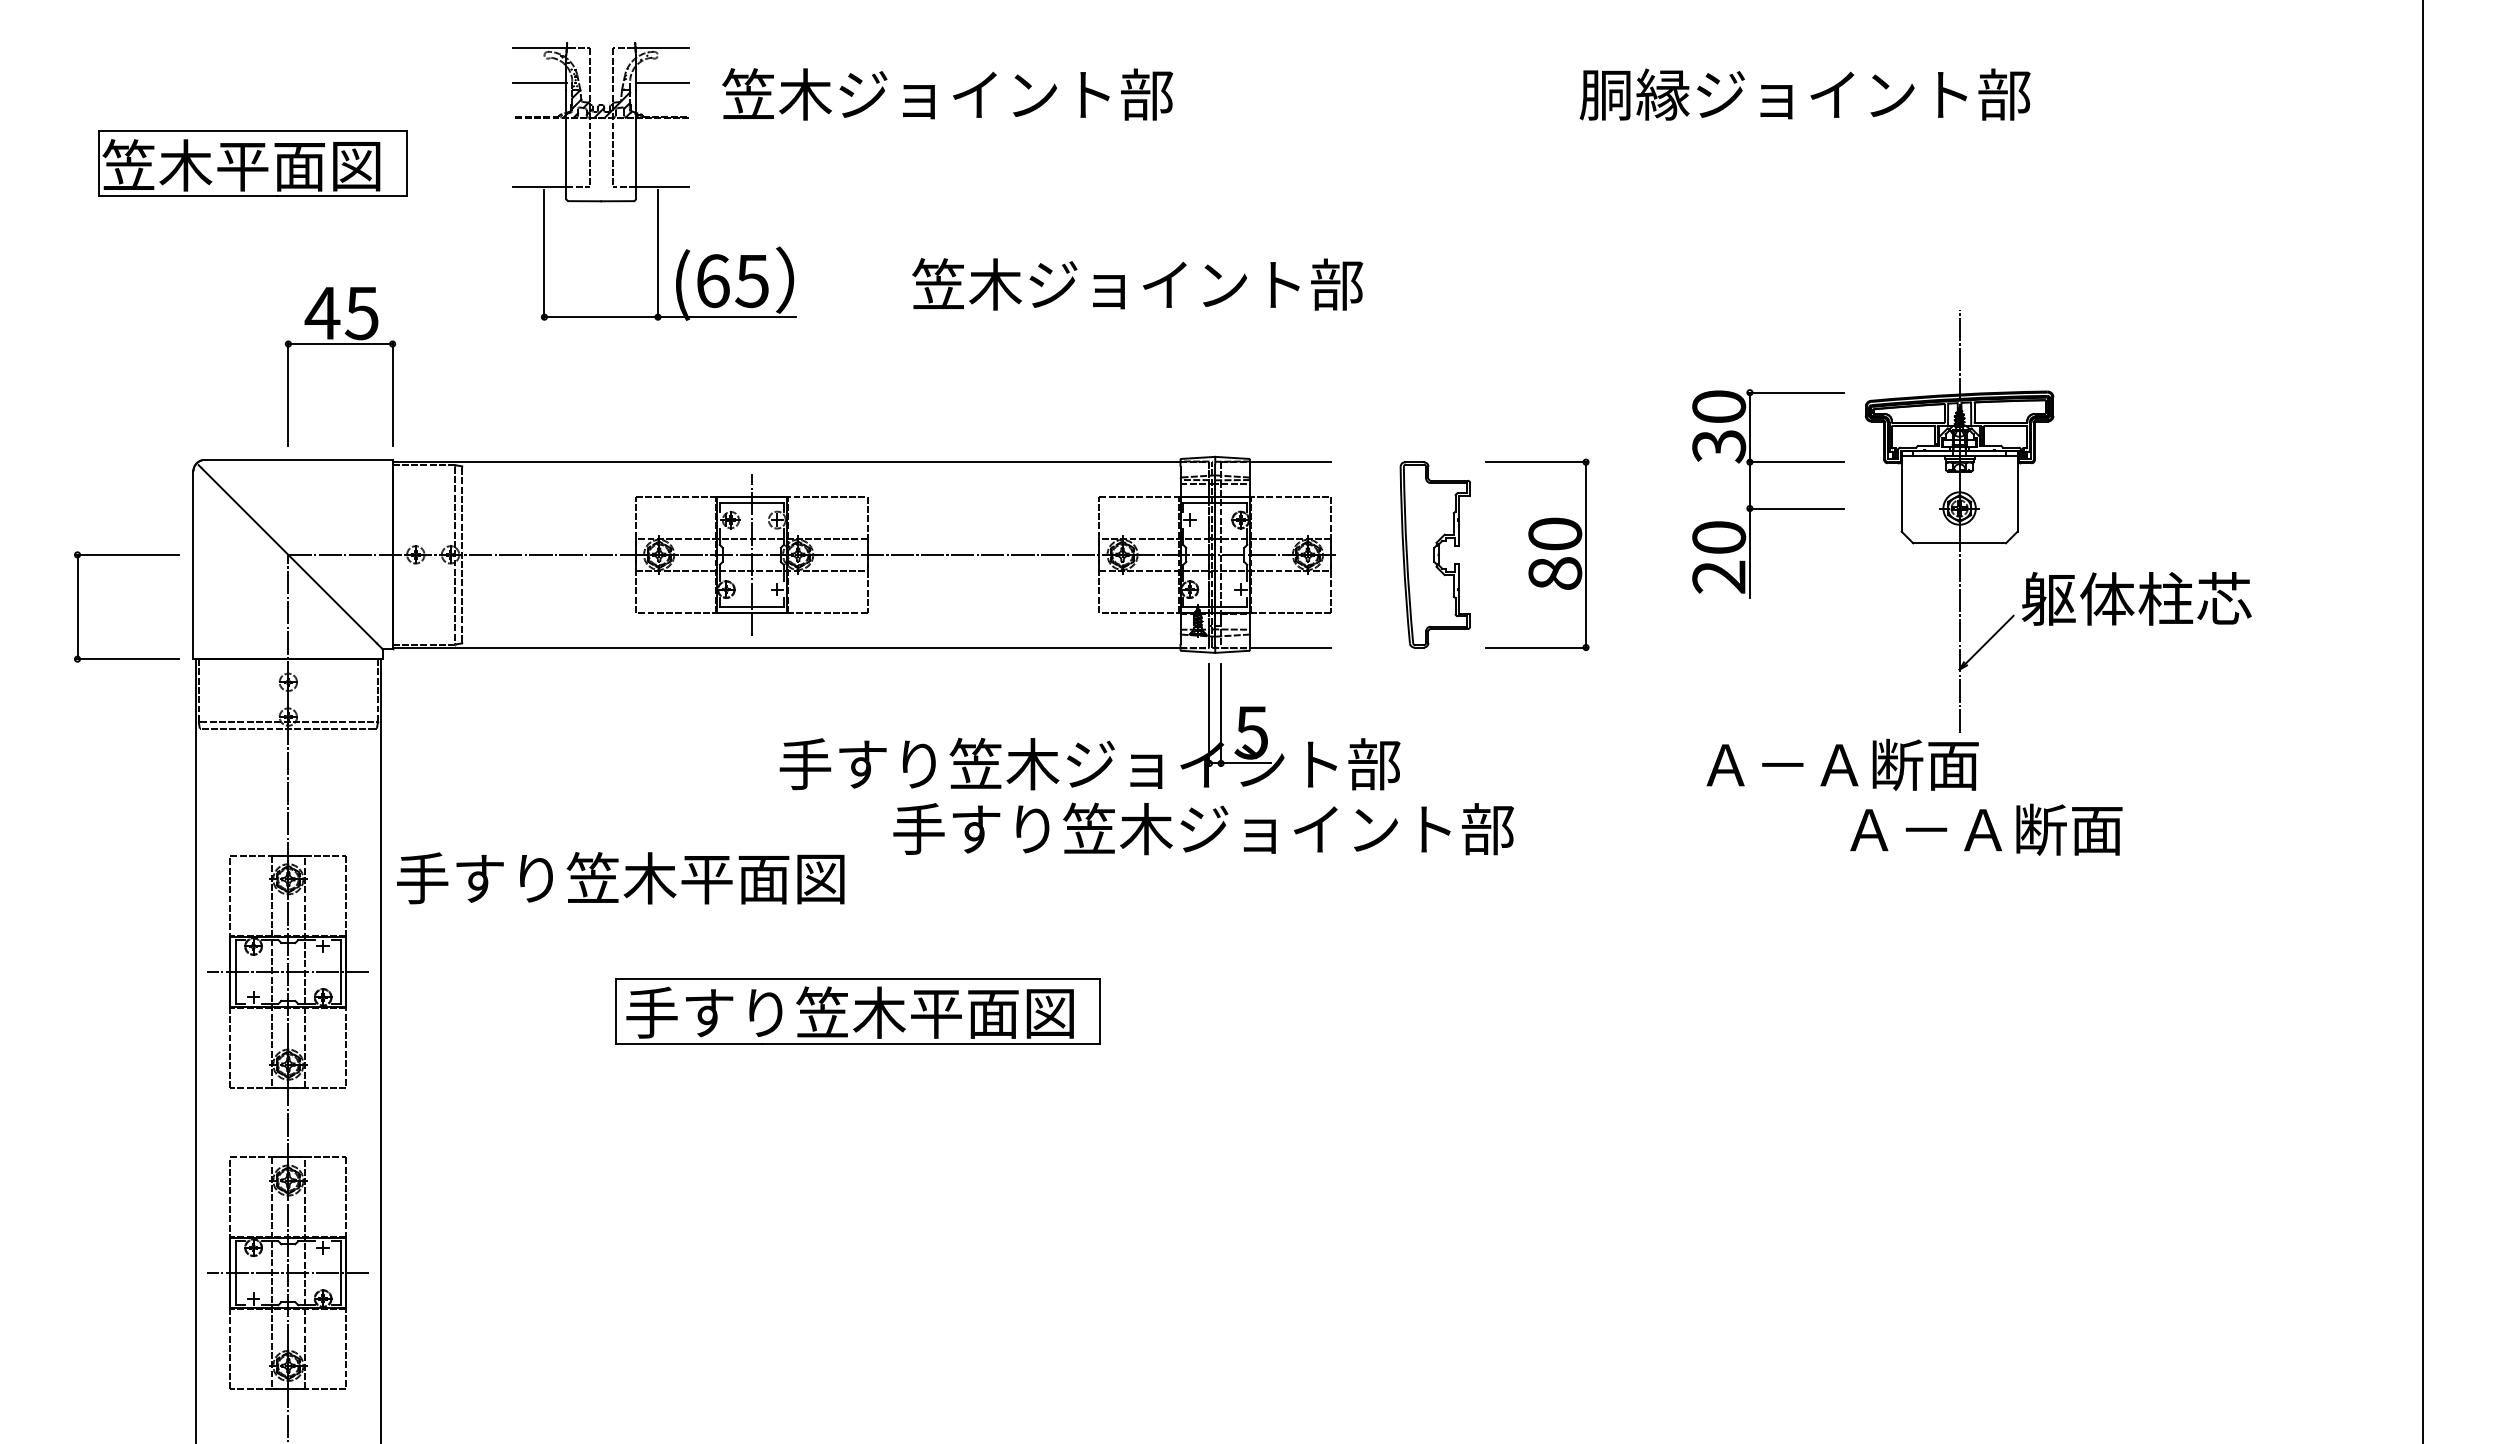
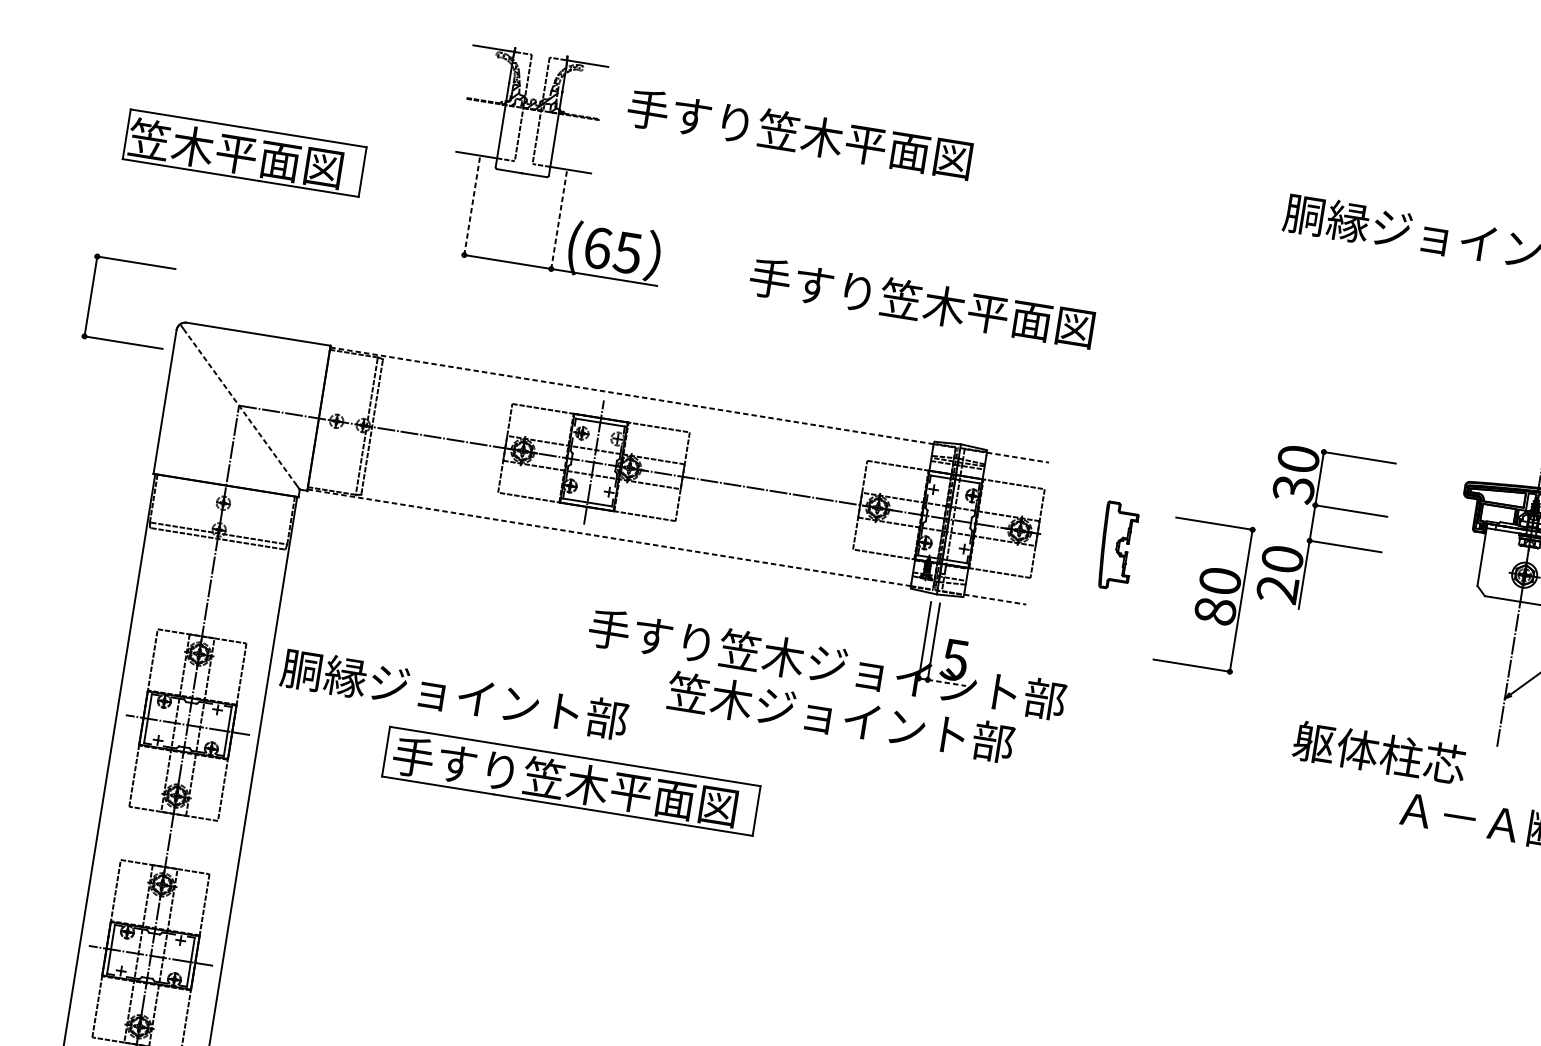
line: (539, 83) -> (489, 75), removed
line: (662, 83) -> (583, 90), removed
text: (947, 94) -> (800, 133), 笠木ジョイント部 -> 手すり笠木平面図
part: (252, 163) -> (244, 153), moved
line: (544, 254) -> (472, 207), solid -> dashed
line: (657, 254) -> (558, 220), solid -> dashed
text: (1137, 284) -> (922, 302), 笠木ジョイント部 -> 手すり笠木平面図
part: (340, 344) -> (304, 250), removed
line: (786, 462) -> (631, 396), solid -> dashed
line: (1290, 462) -> (1017, 457), solid -> dashed
part: (1768, 508) -> (1323, 543), moved
part: (1434, 554) -> (1116, 545), size x0.6
part: (1537, 554) -> (1204, 594), moved
line: (289, 556) -> (239, 407), solid -> dashed
part: (78, 606) -> (91, 296), moved
line: (786, 647) -> (609, 537), solid -> dashed
line: (1290, 647) -> (995, 599), solid -> dashed
line: (1246, 763) -> (947, 682), solid -> dashed
text: (1838, 764) -> (1400, 756), Ａ－Ａ断面 -> 躯体柱芯
text: (1202, 828) -> (905, 727), 手すり笠木ジョイント部 -> 笠木ジョイント部
text: (621, 878) -> (454, 694), 手すり笠木平面図 -> 胴縁ジョイント部
part: (857, 1011) -> (570, 781), moved

